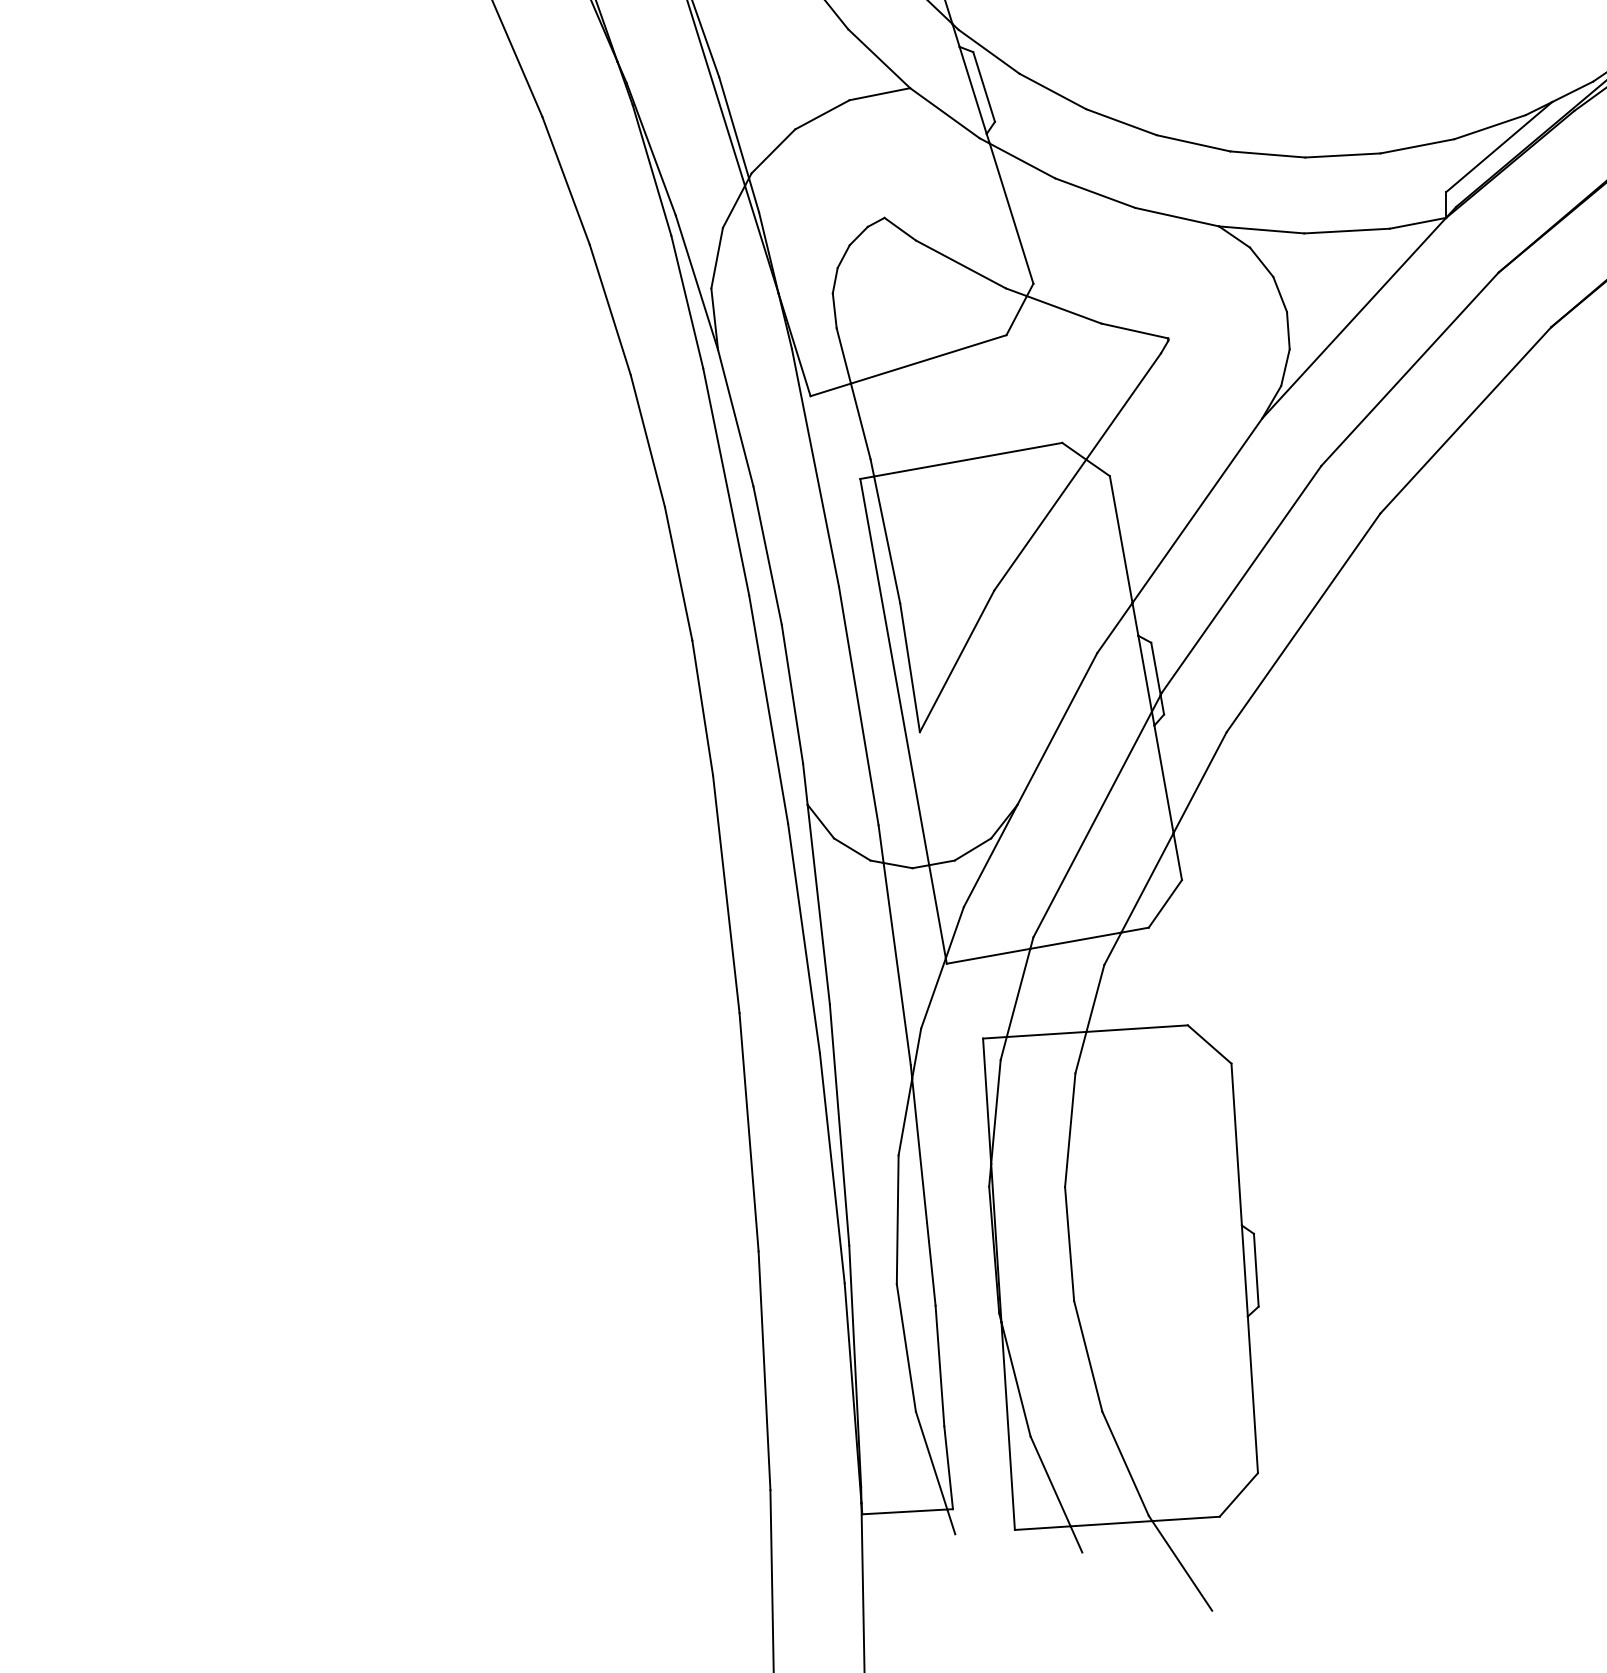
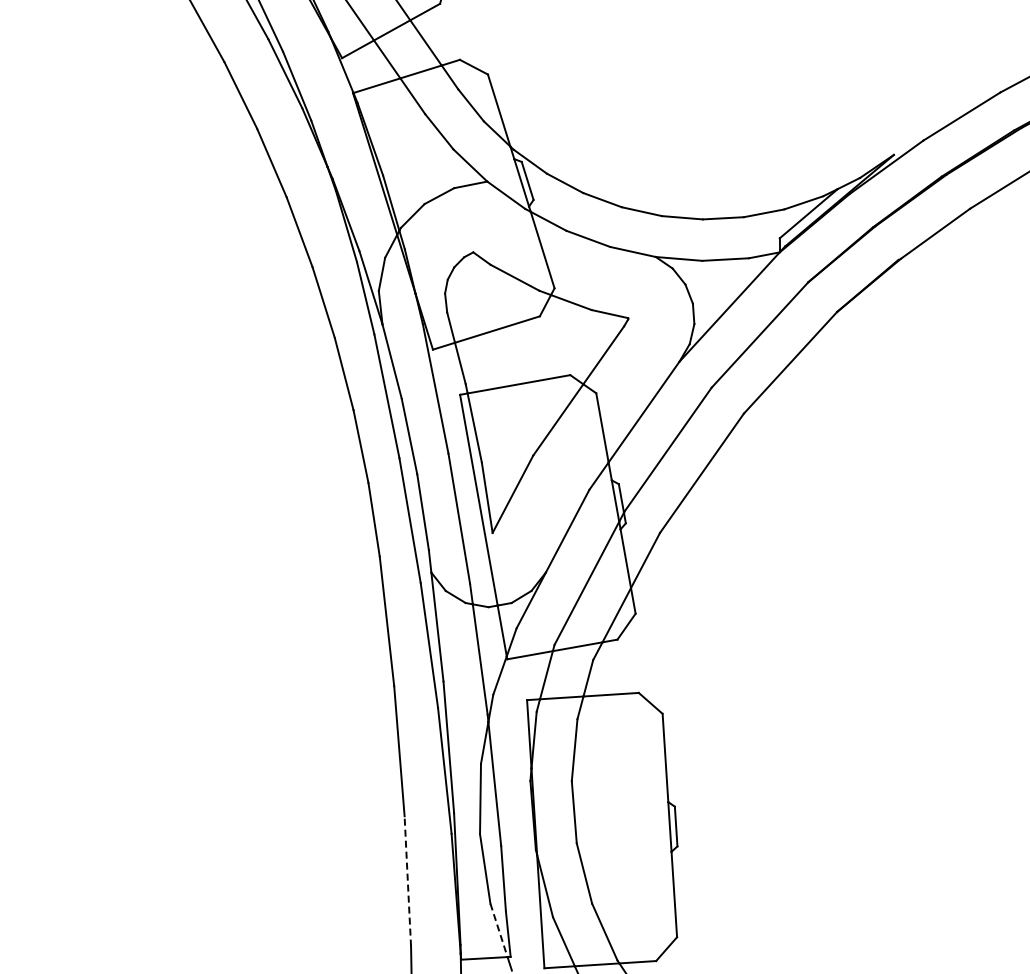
line: (763, 1369) -> (407, 880), solid -> dashed
line: (932, 1460) -> (499, 930), solid -> dashed

